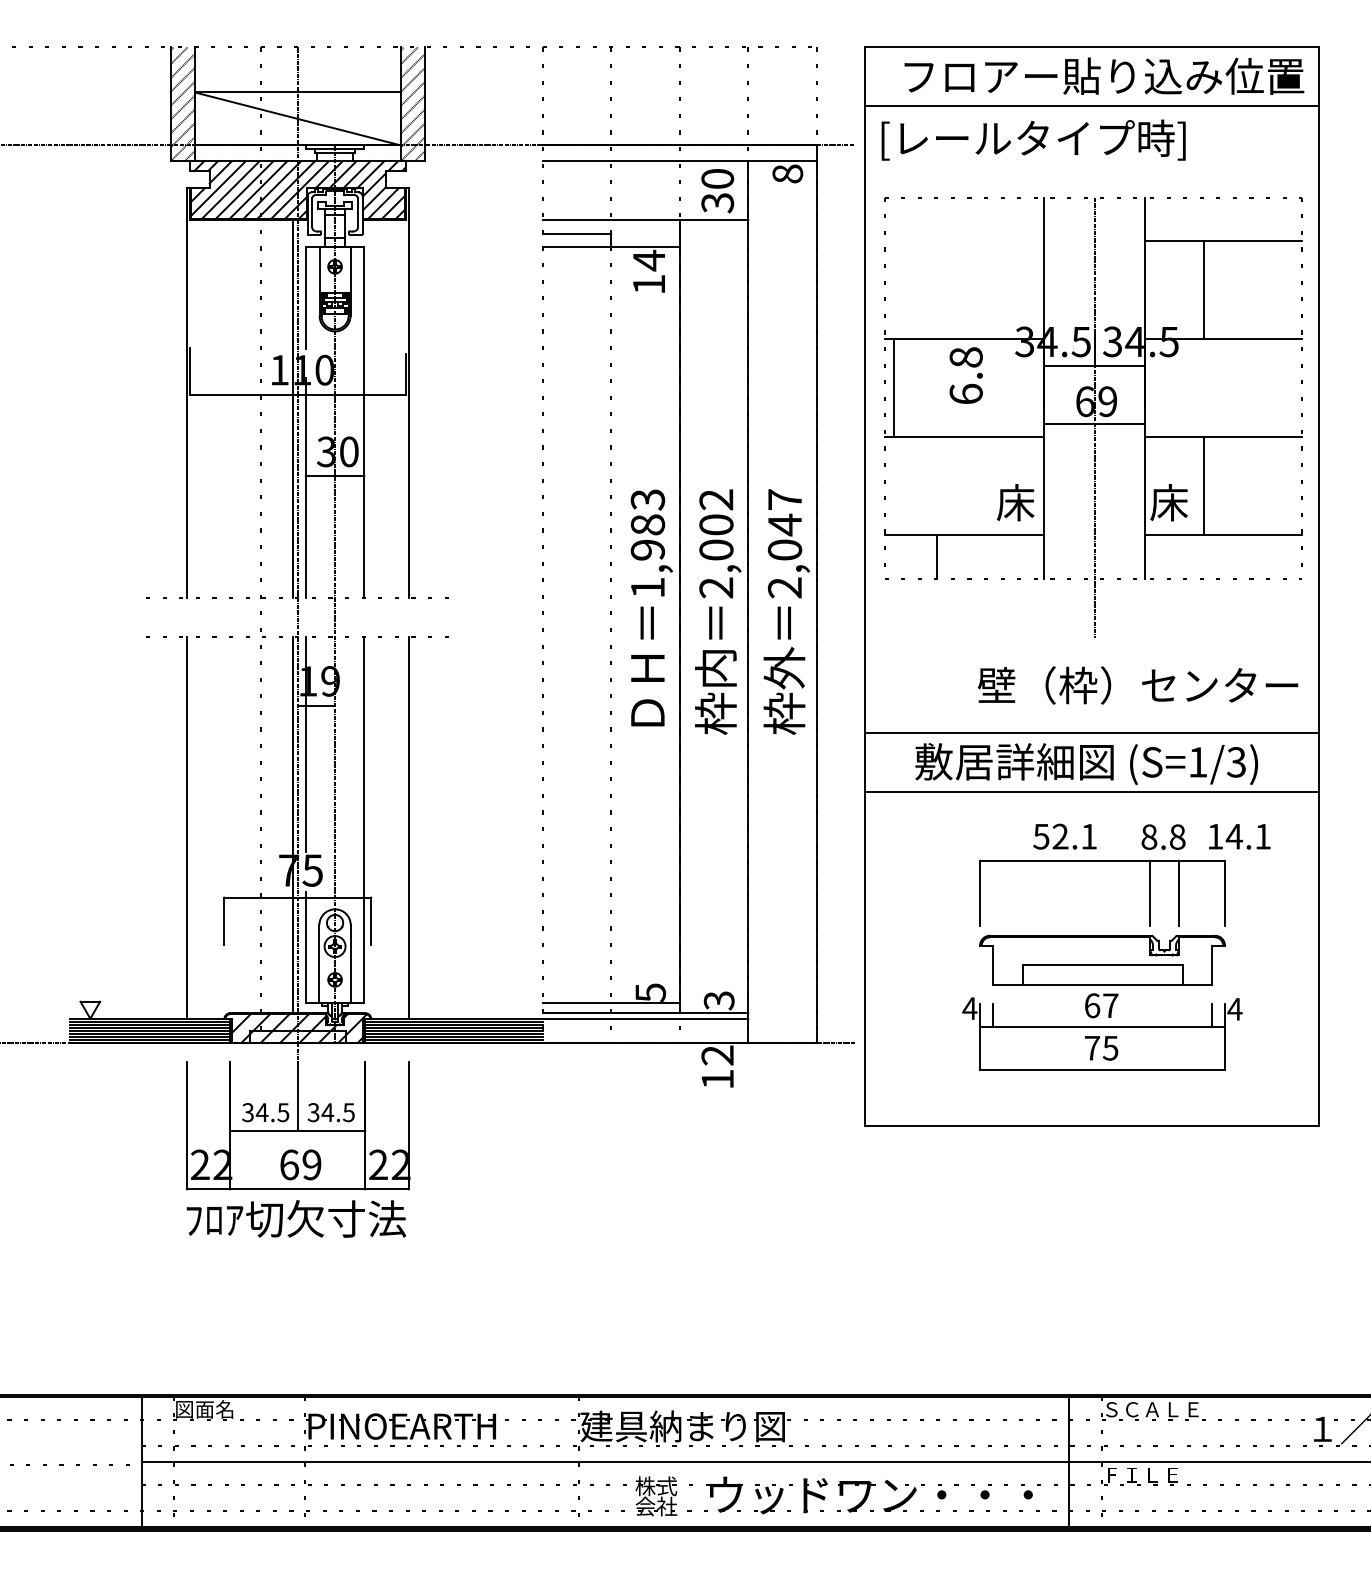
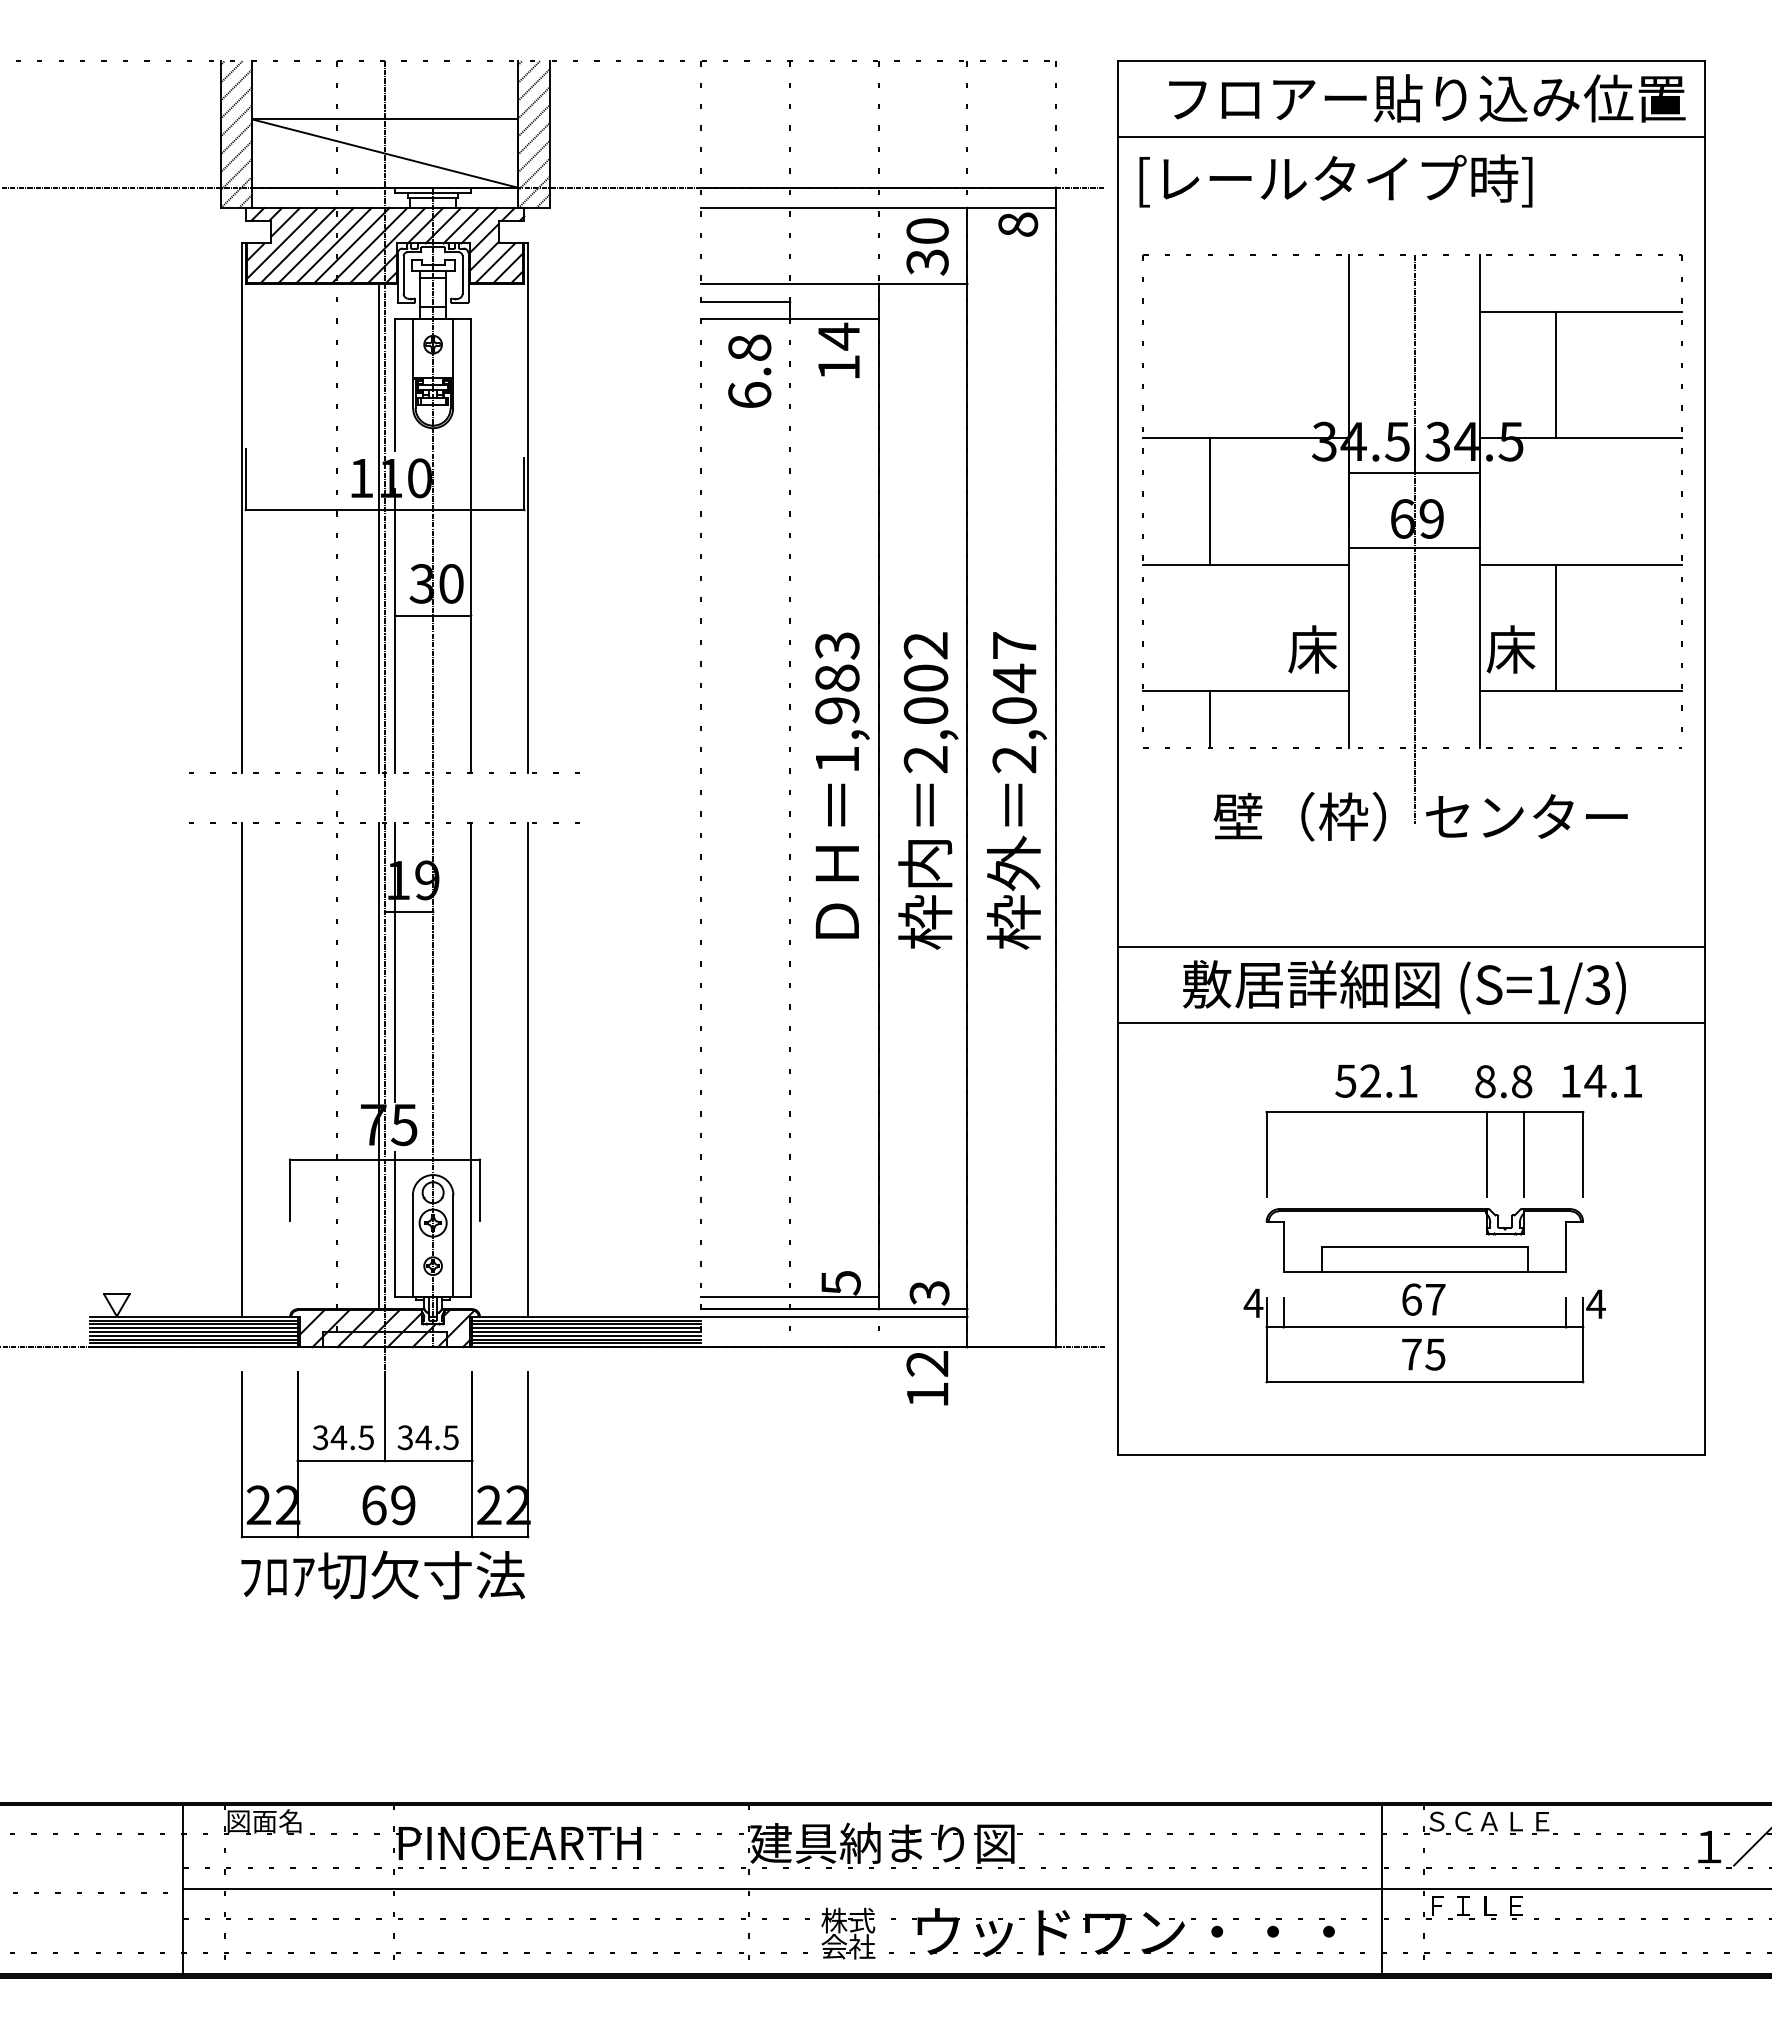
text: (966, 375) -> (749, 370), moved
line: (894, 388) -> (1210, 501), moved
text: (1137, 685) -> (1420, 816), moved

